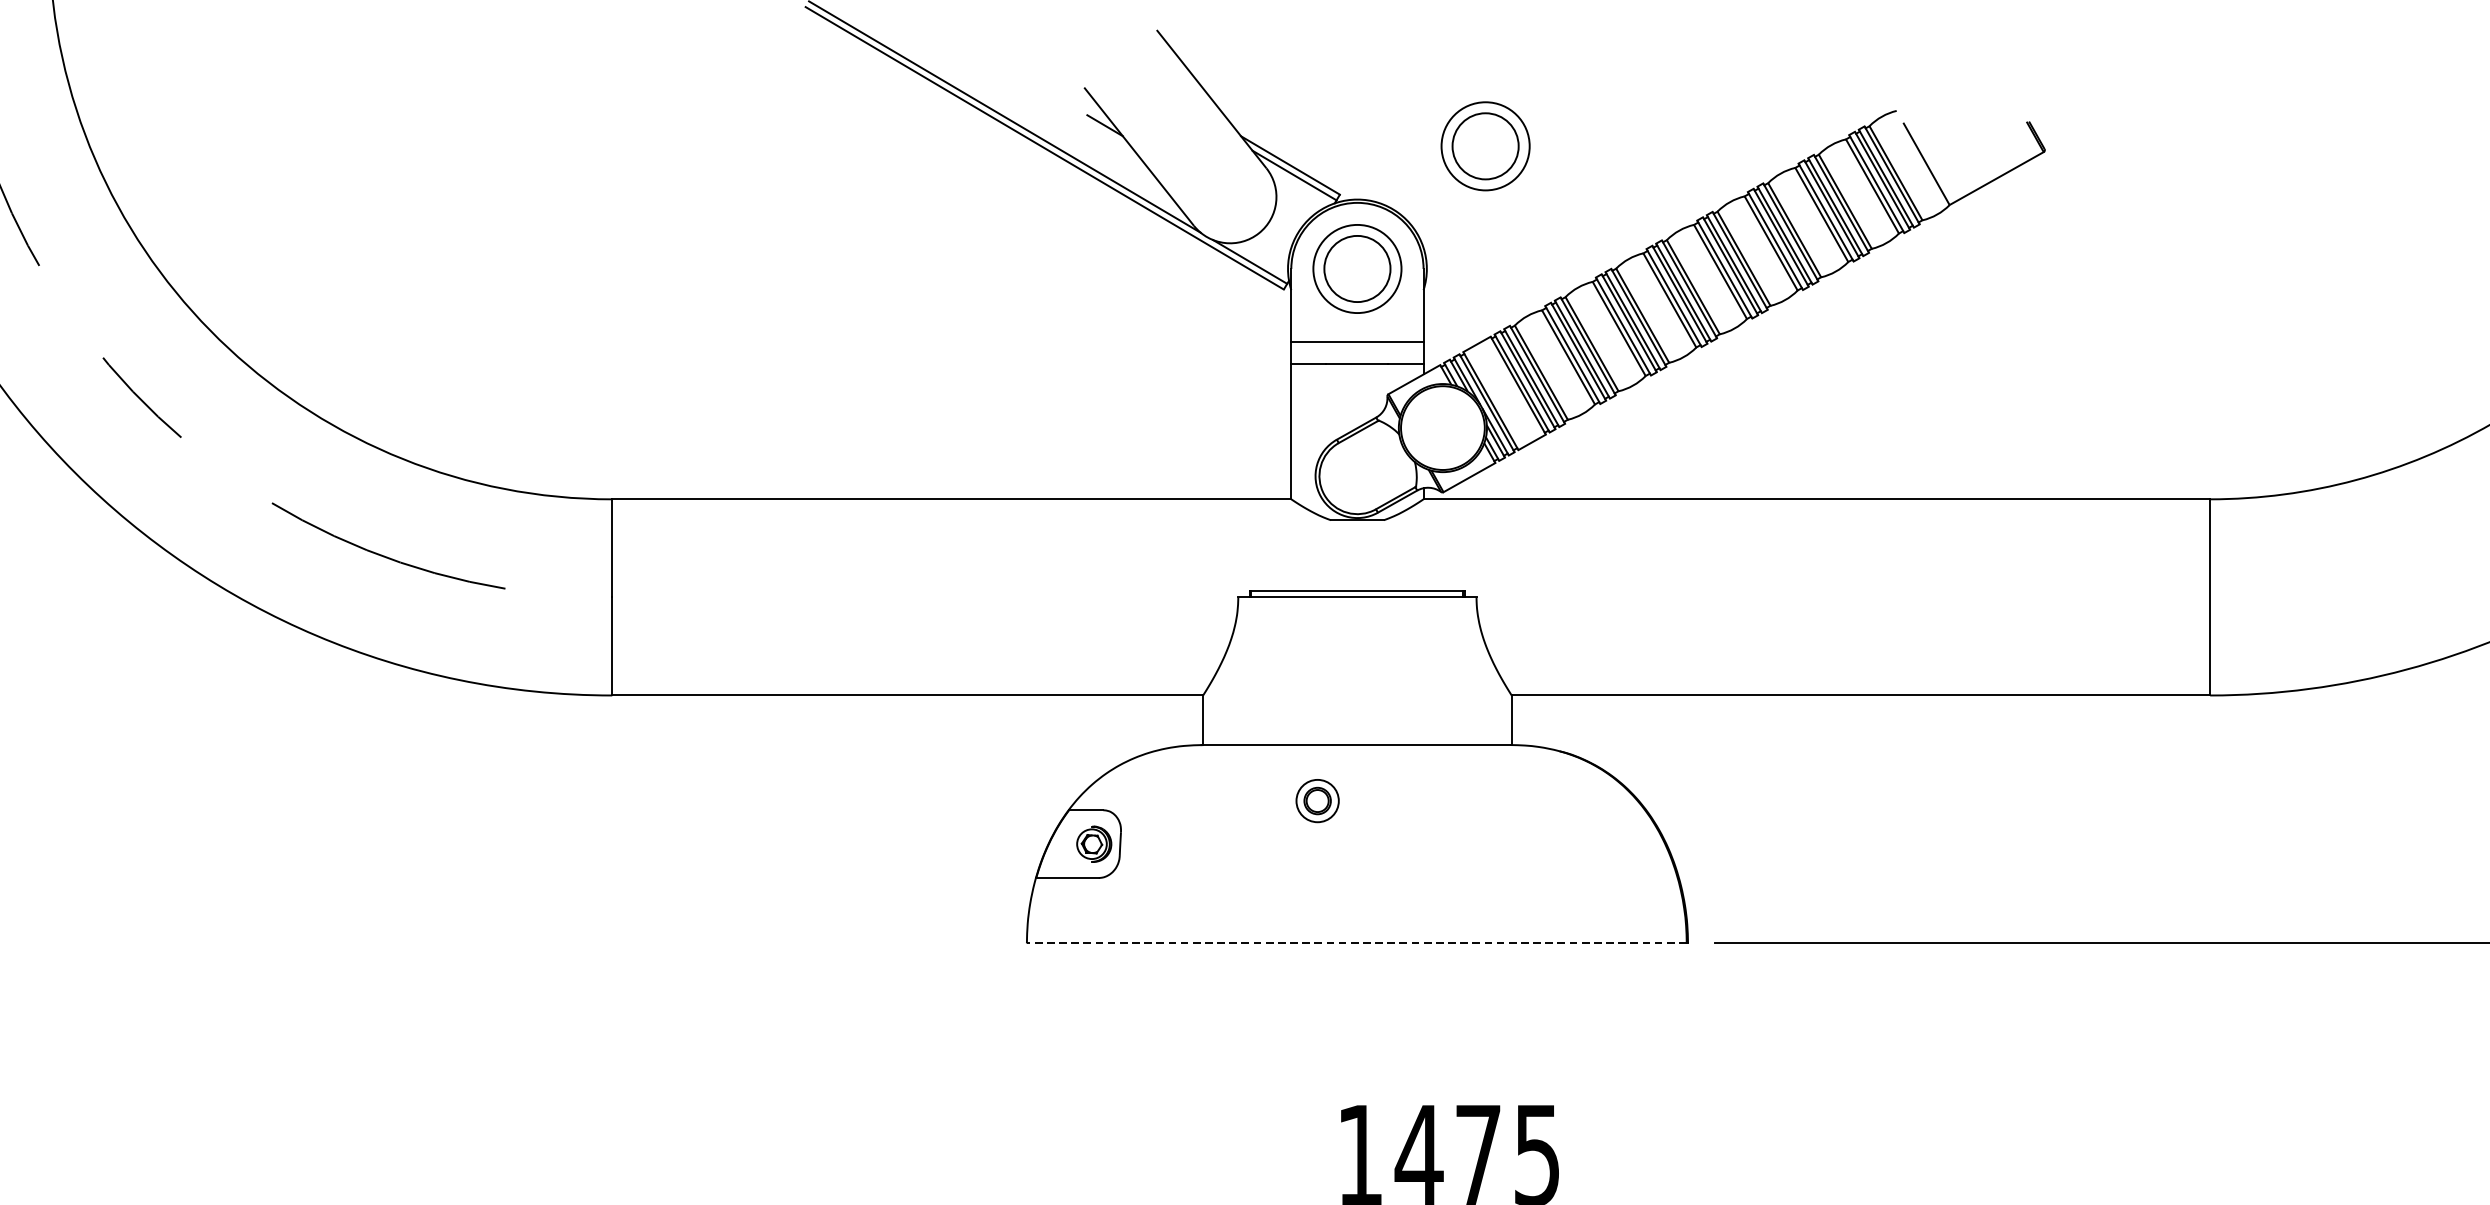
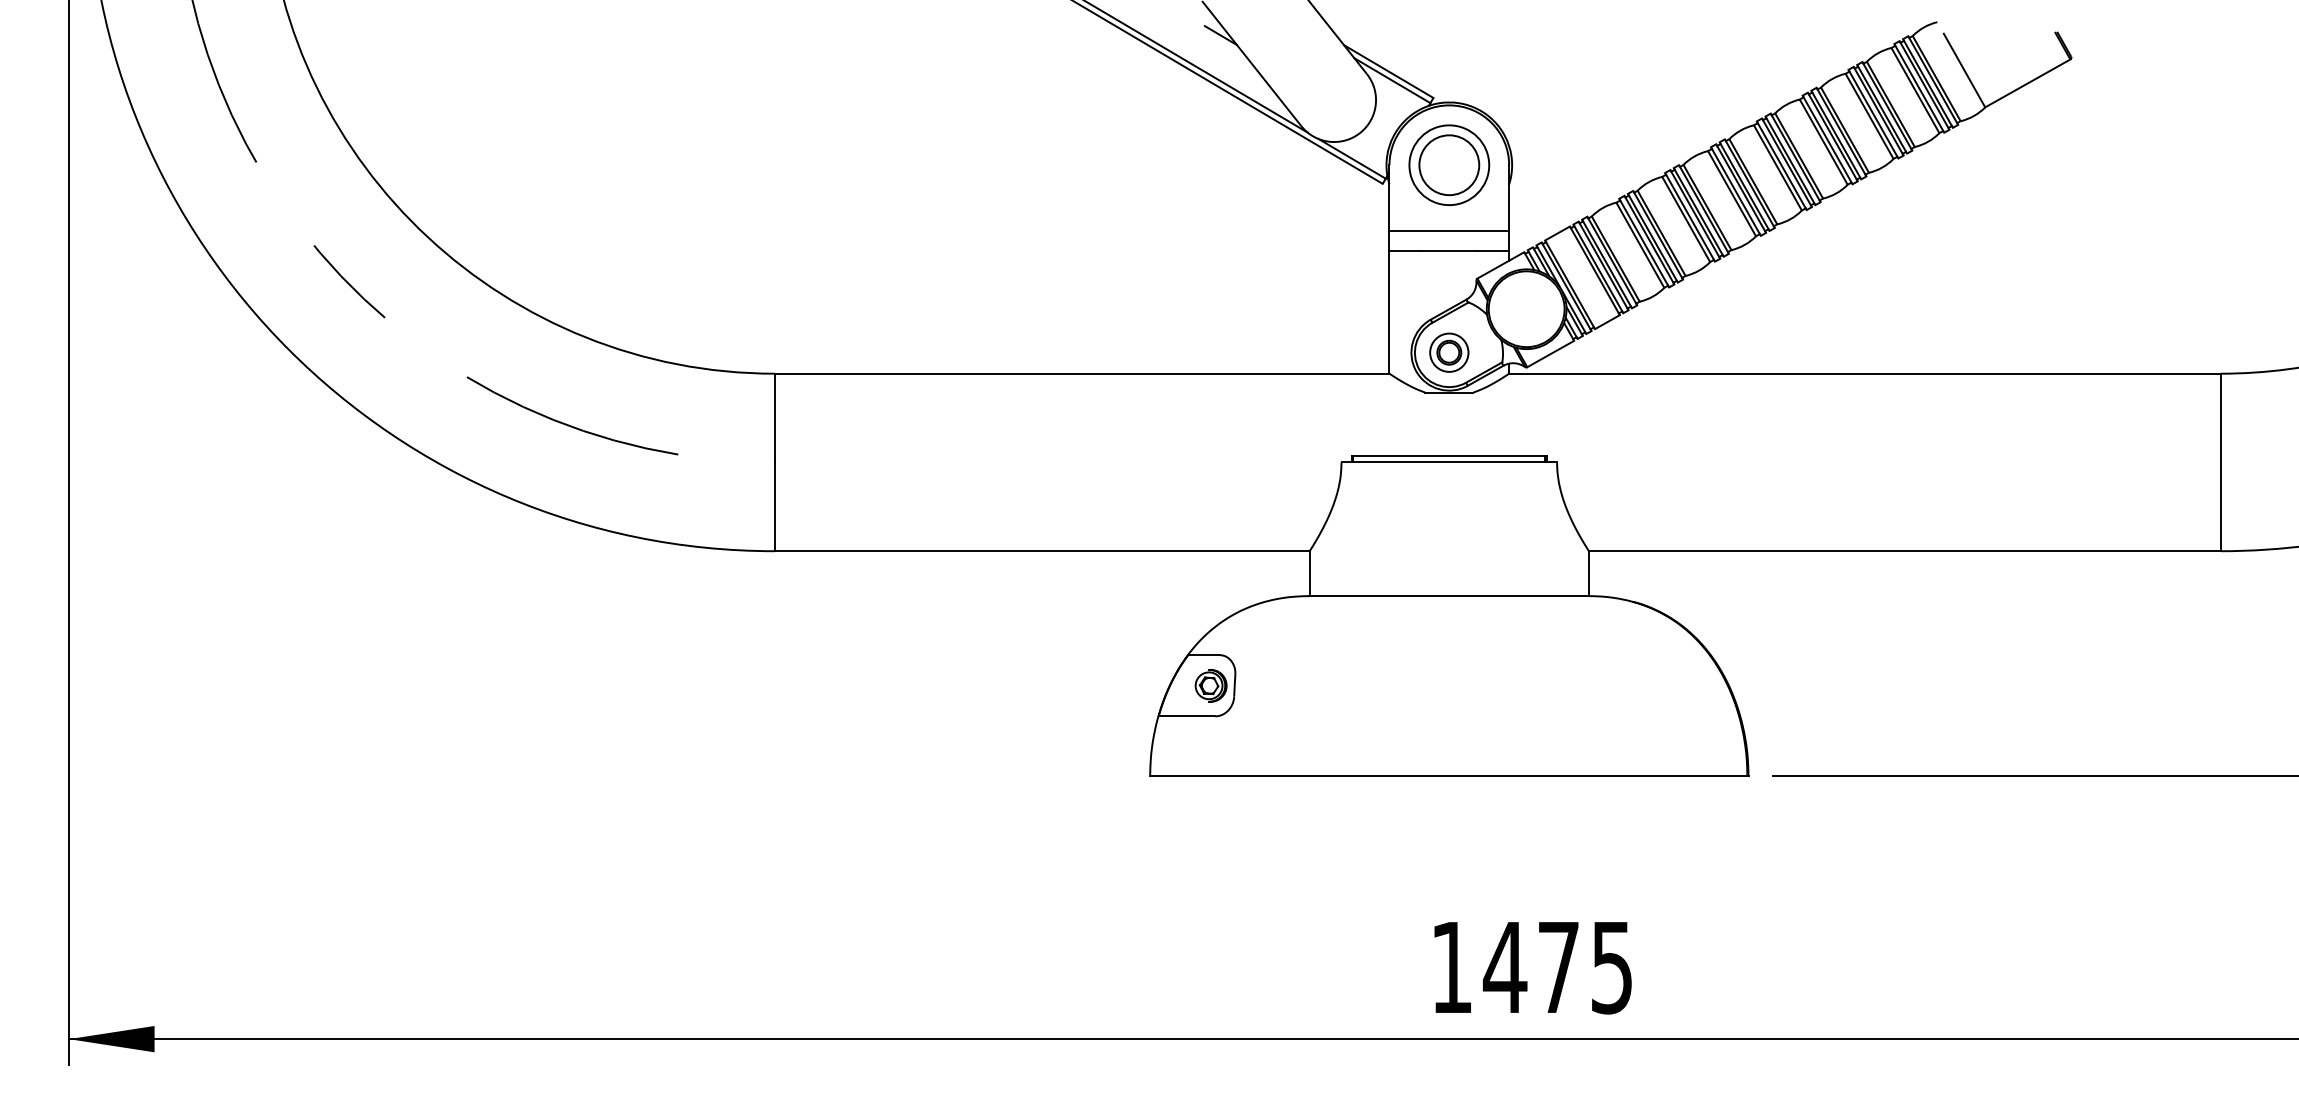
part: (1485, 145) -> (1565, 53), removed
part: (1317, 800) -> (1449, 352), moved
line: (1356, 943) -> (1448, 775), dashed -> solid

